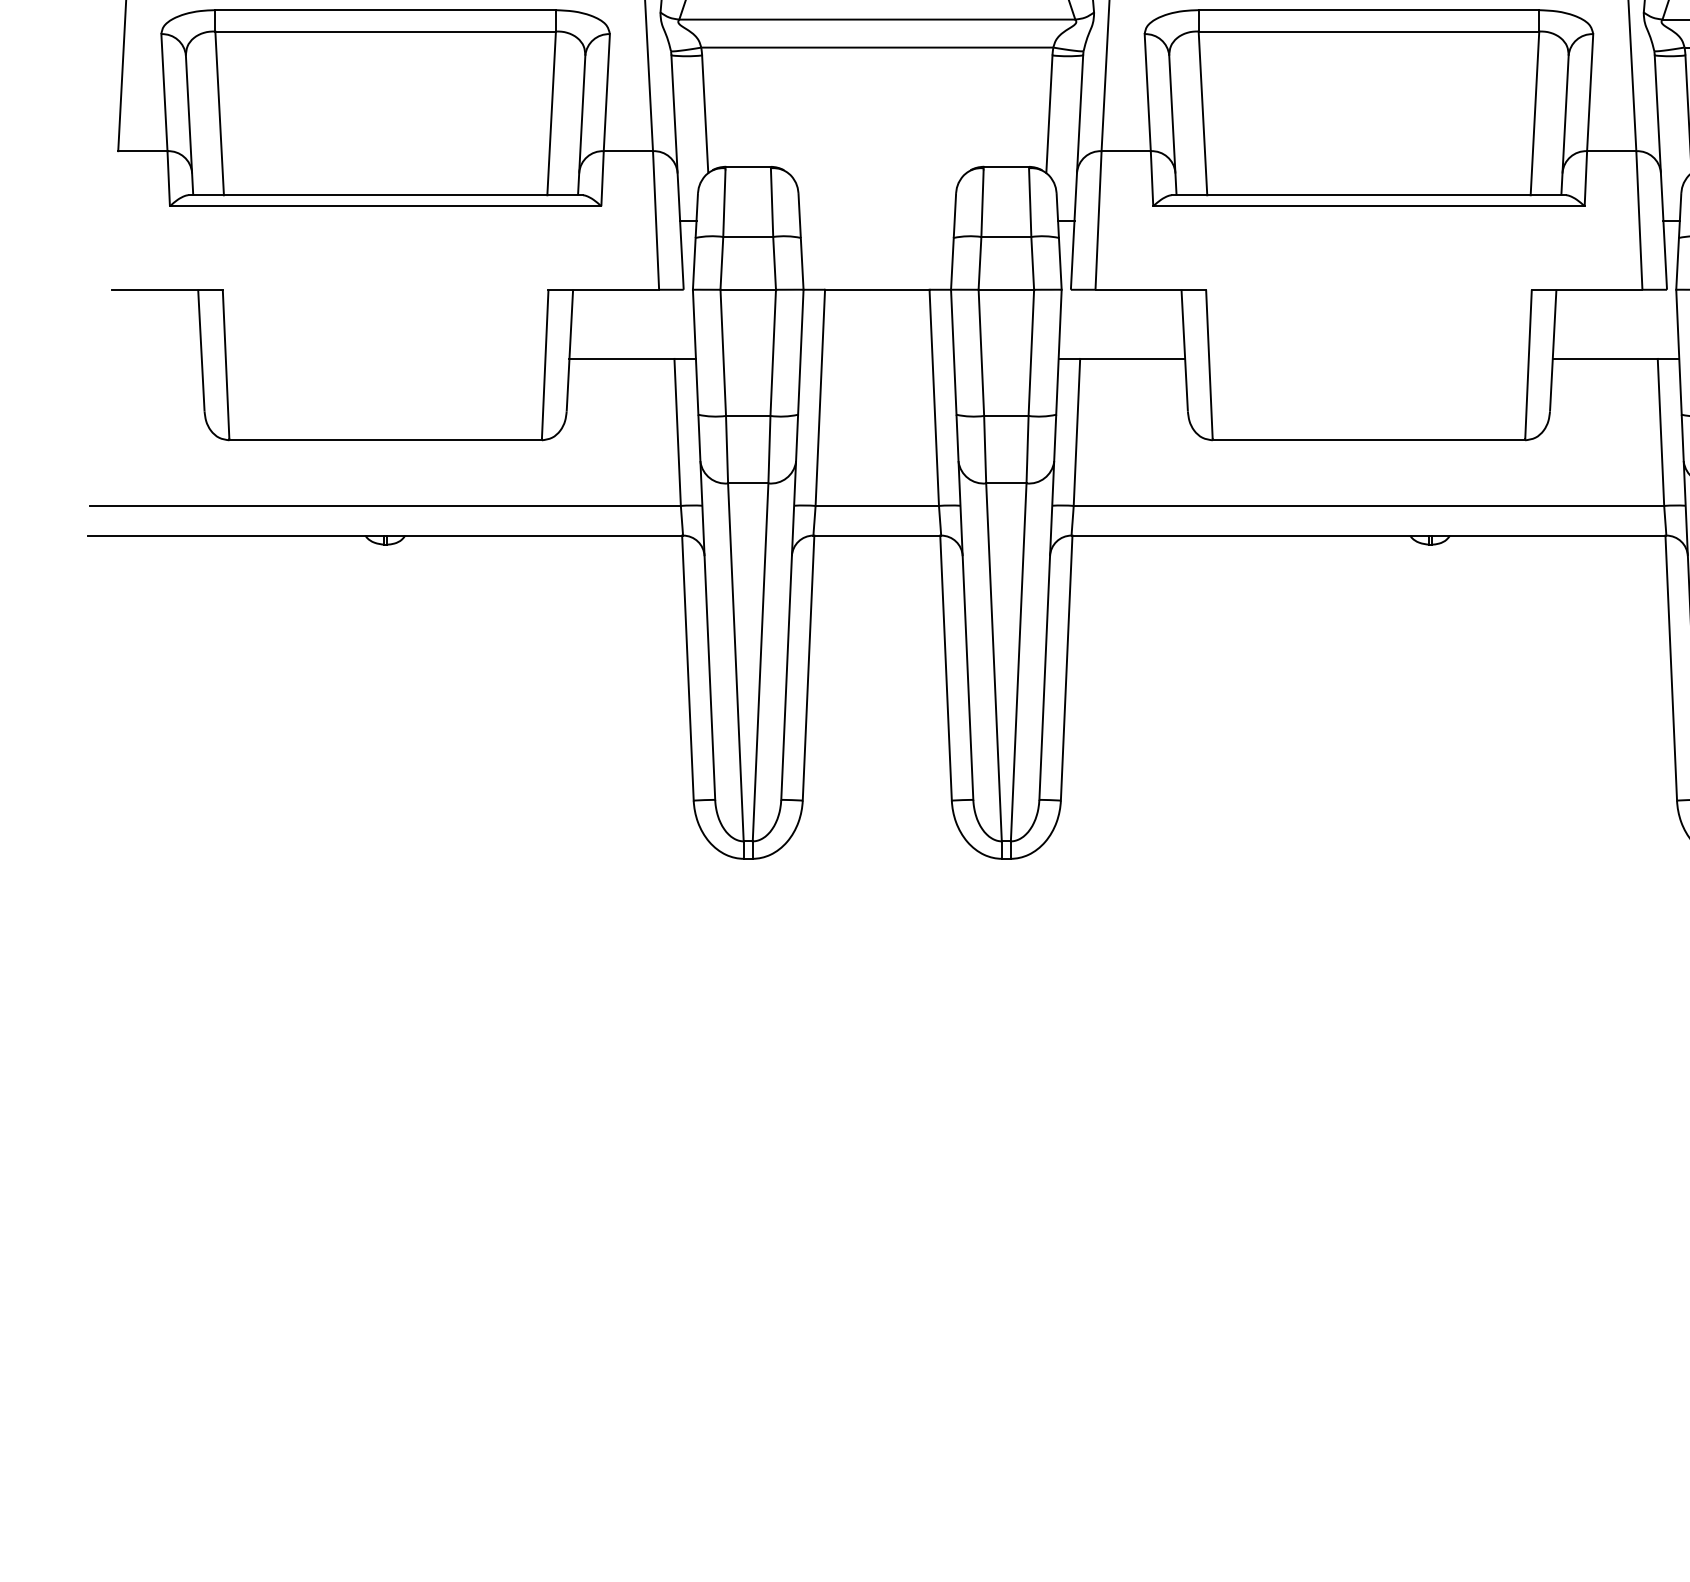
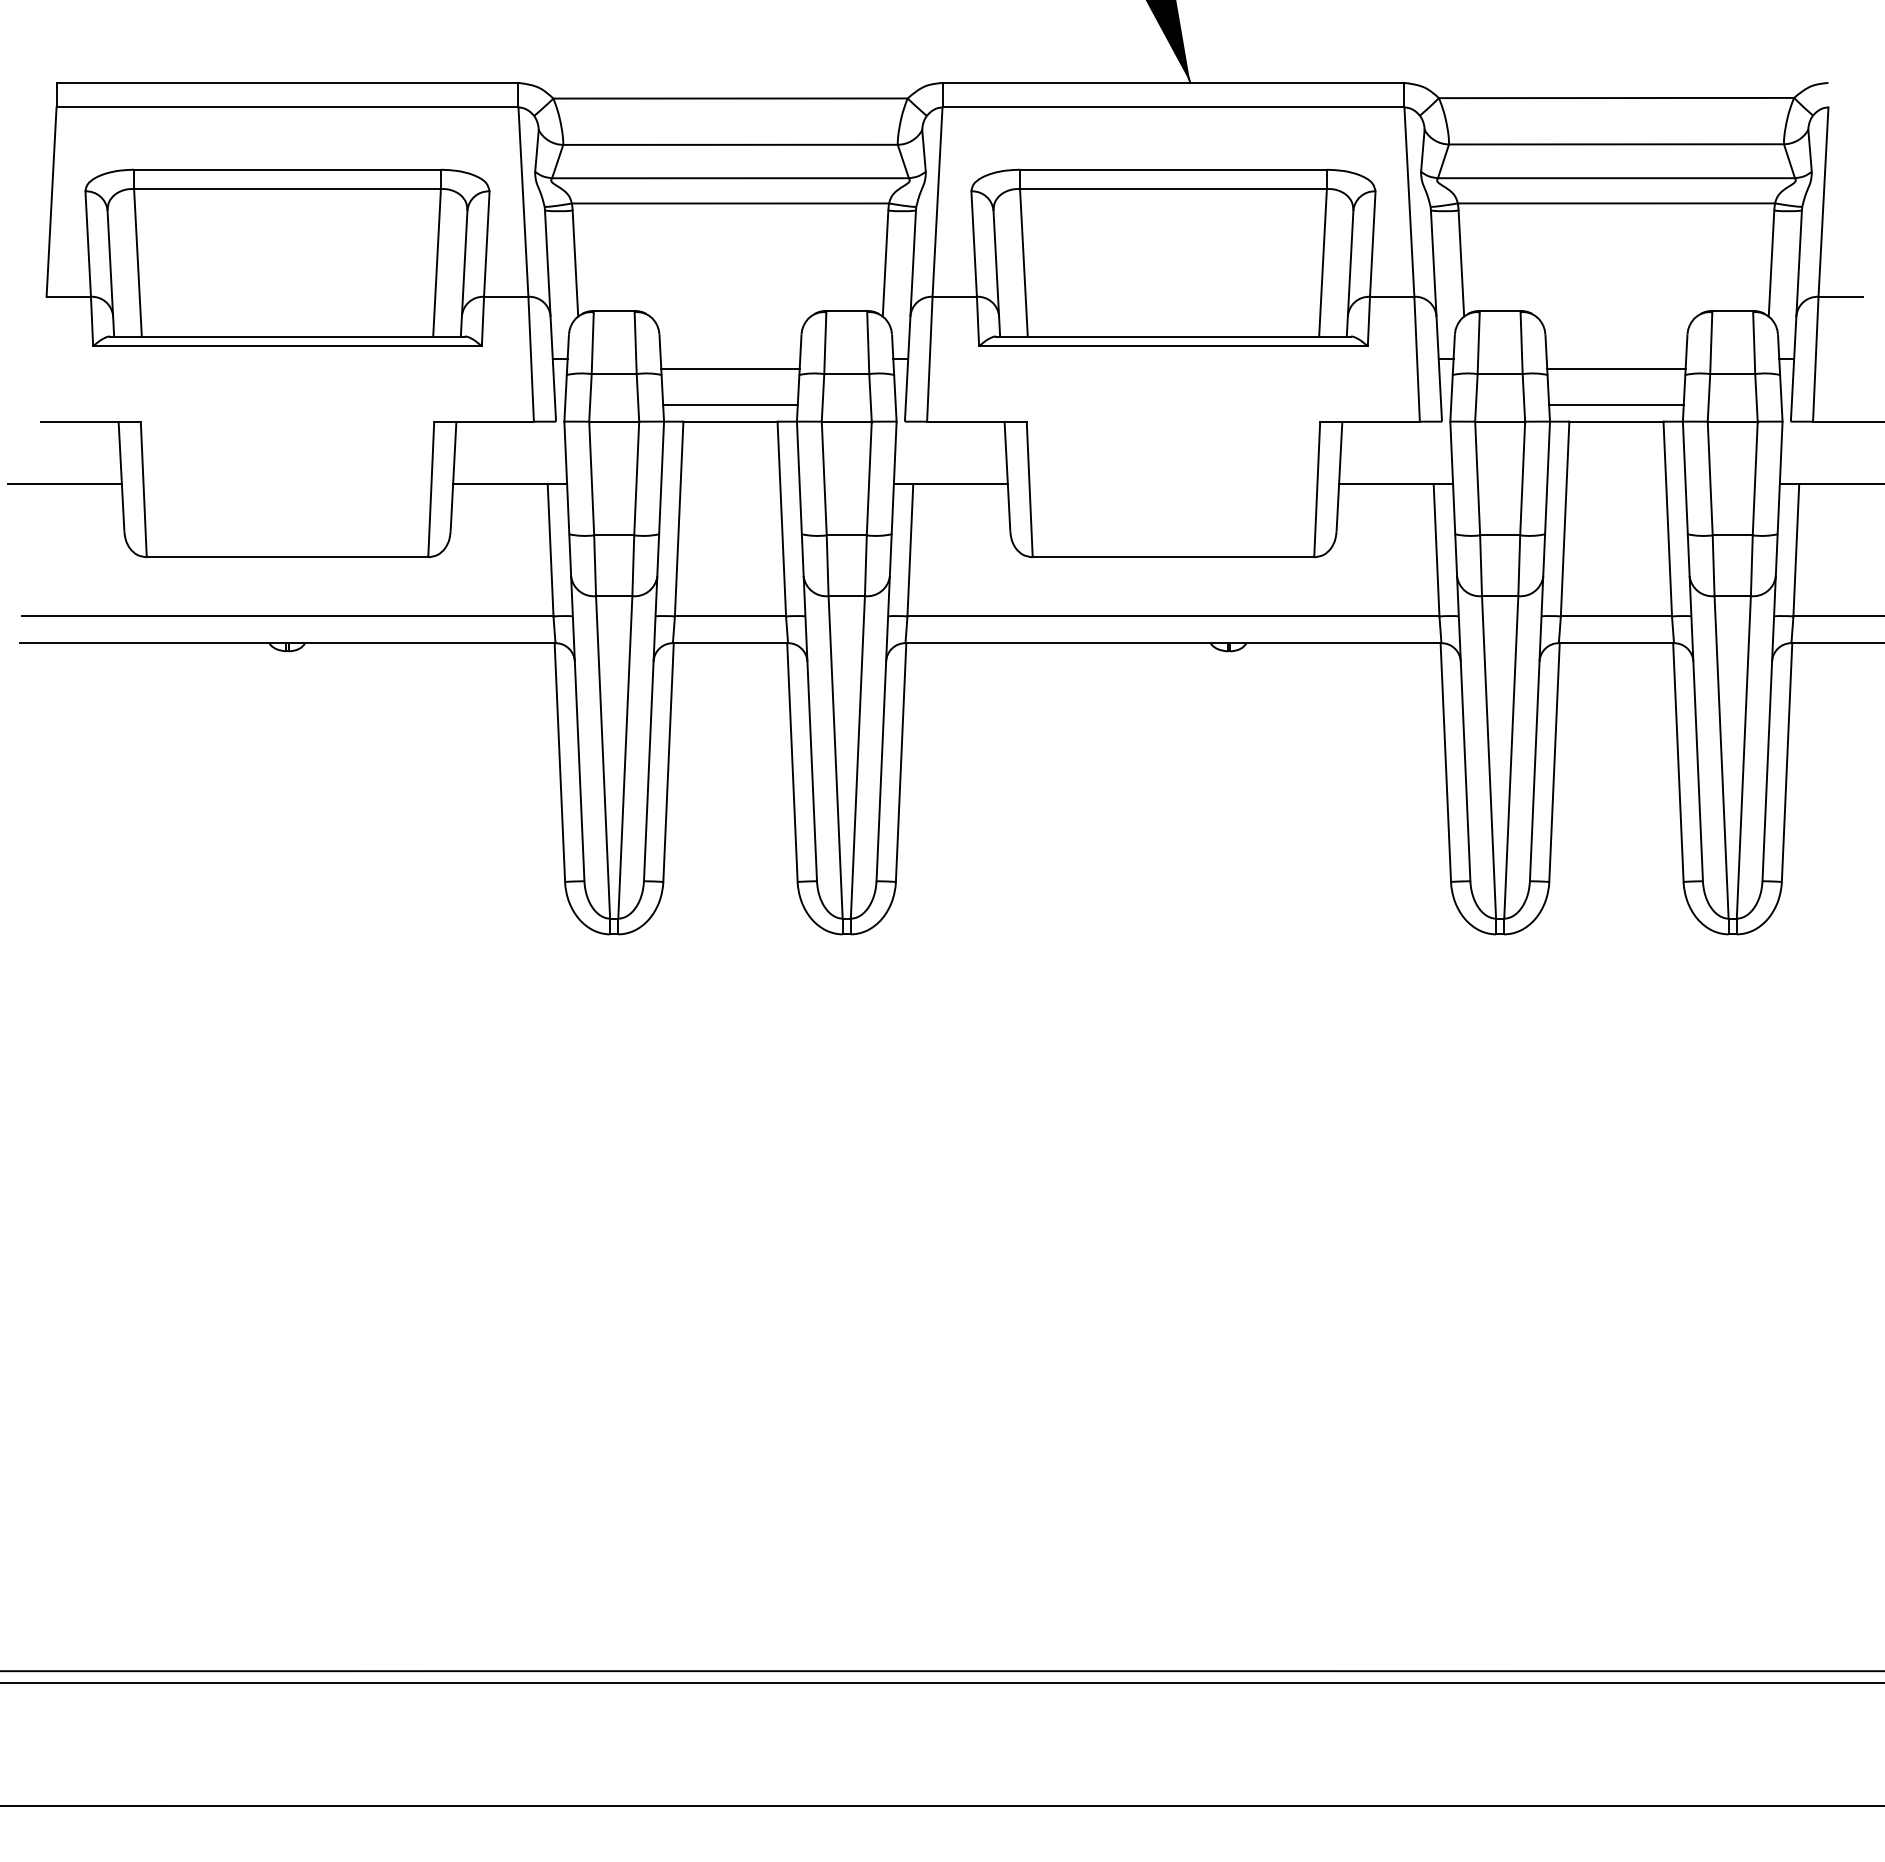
line: (877, 231) -> (730, 369), added
line: (877, 271) -> (730, 405), added
line: (138, 358) -> (64, 483), added

